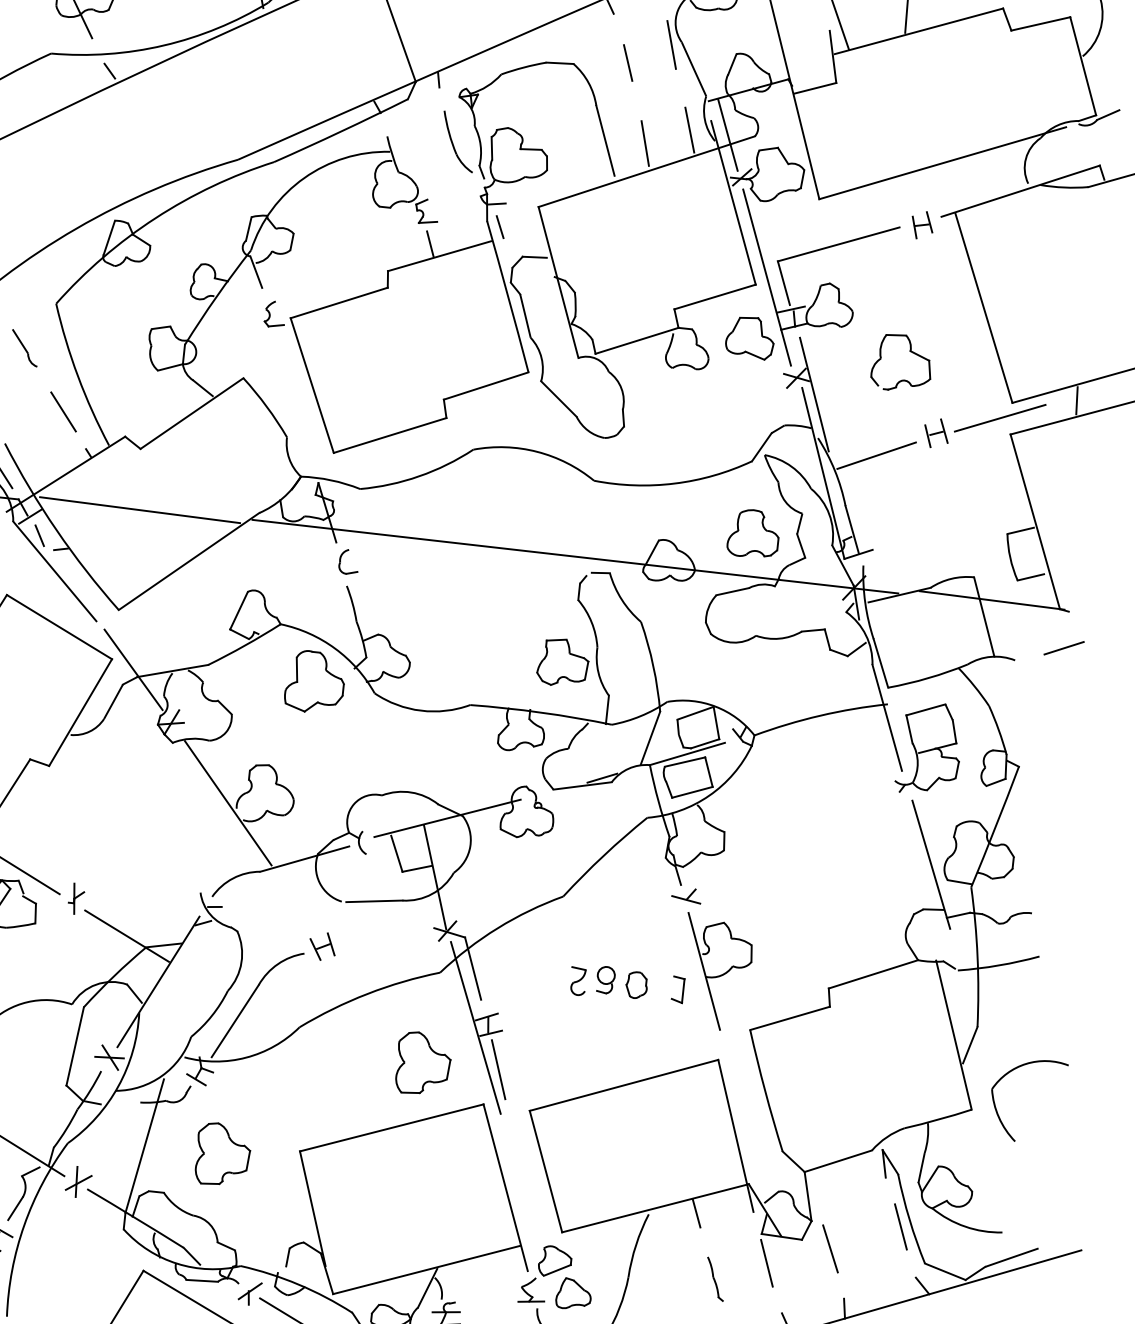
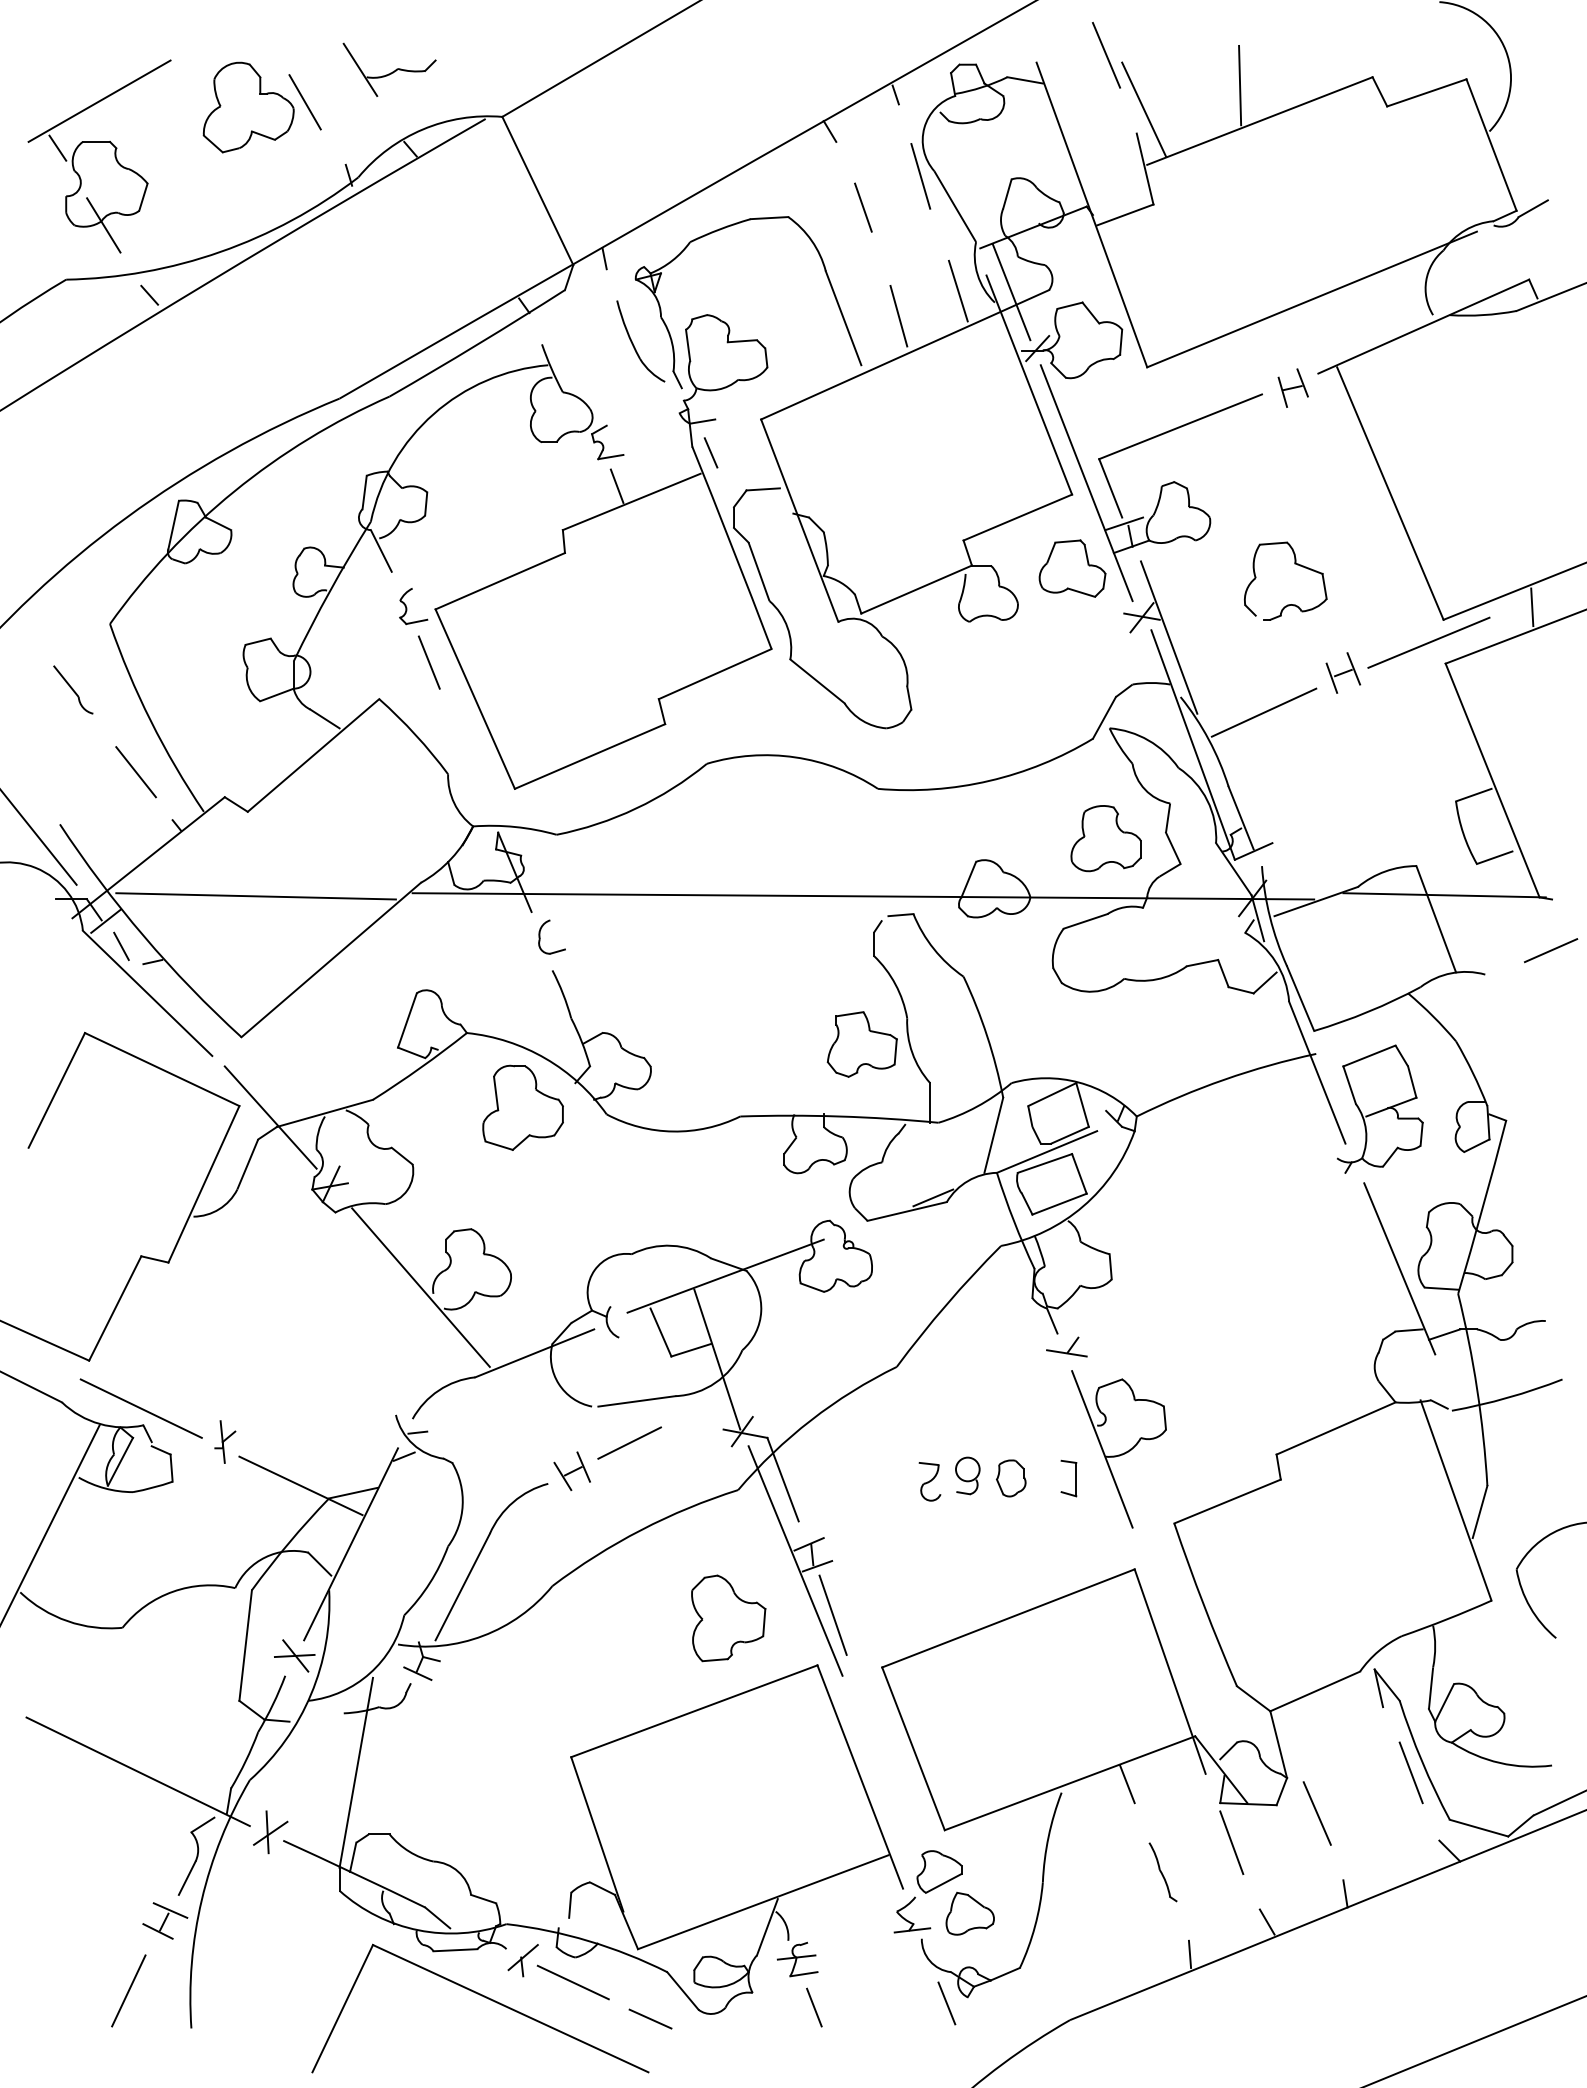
line: (281, 355) -> (428, 662), added
line: (365, 930) -> (629, 1442), added
part: (222, 1154) -> (465, 1773), removed

